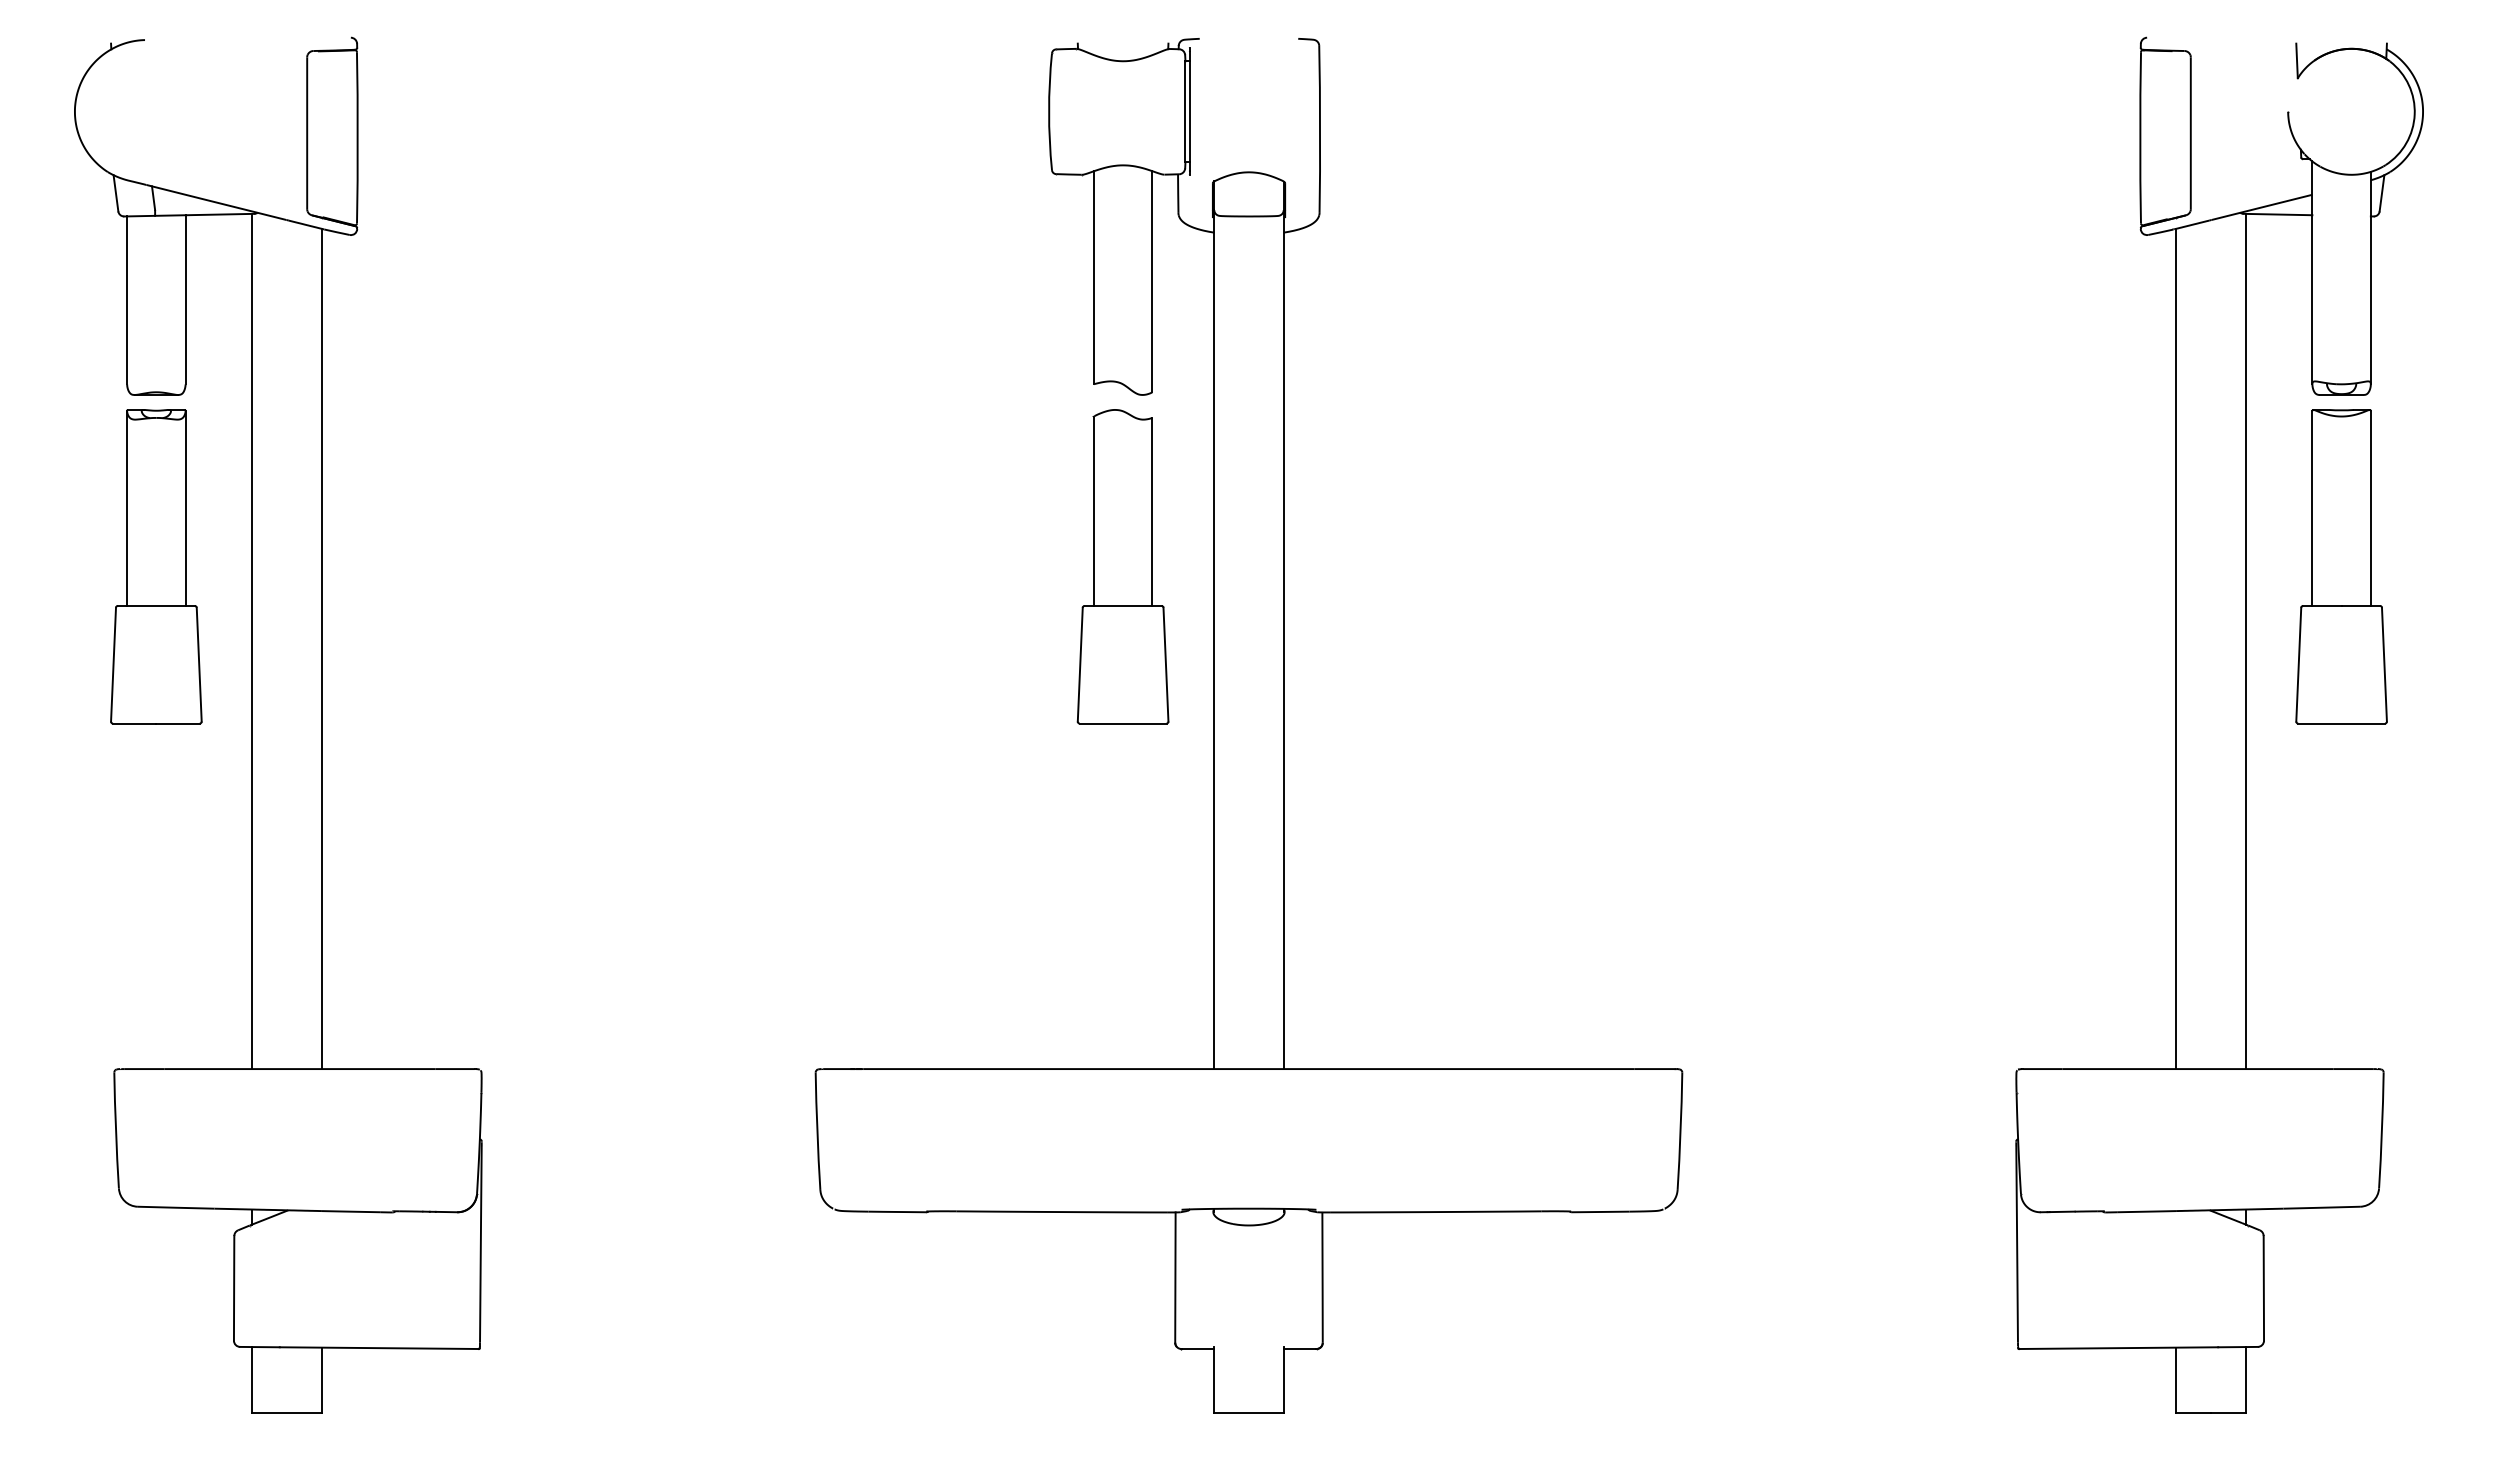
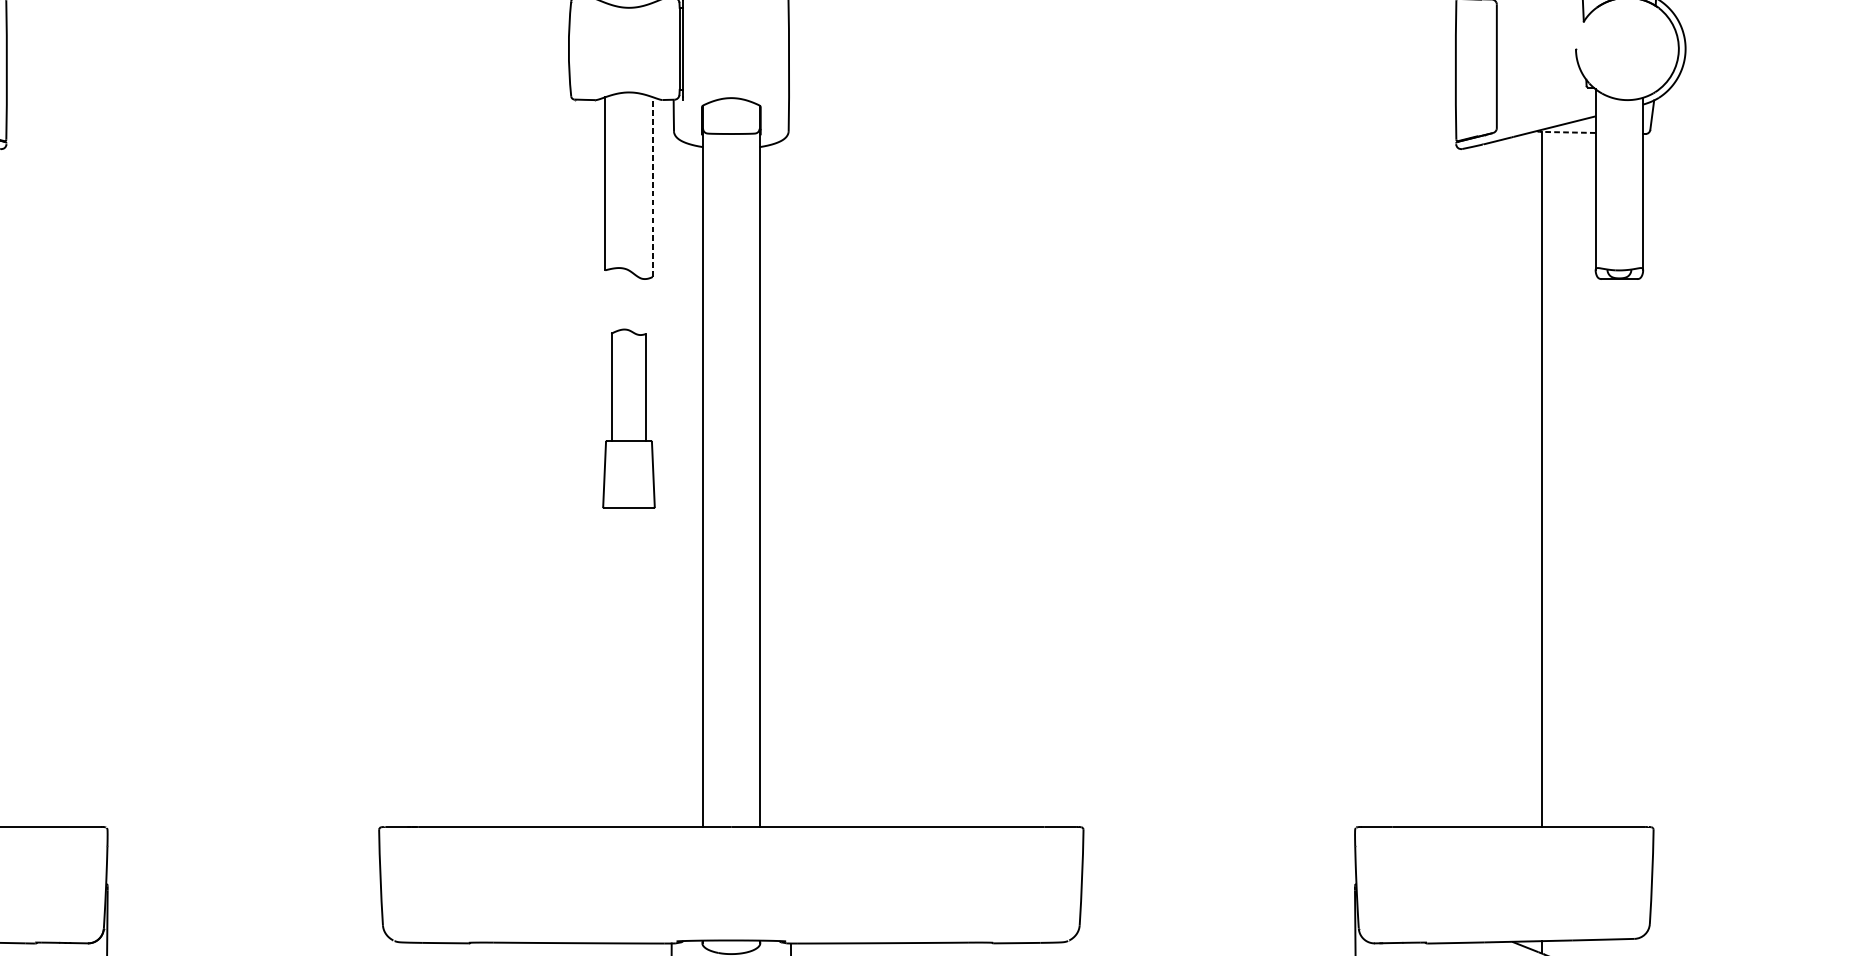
line: (2277, 214) -> (1567, 132), solid -> dashed
line: (1152, 281) -> (652, 186), solid -> dashed
part: (1122, 566) -> (628, 418), size x0.7
part: (2341, 566) -> (1619, 418), removed
line: (2176, 648) -> (1485, 485), removed

